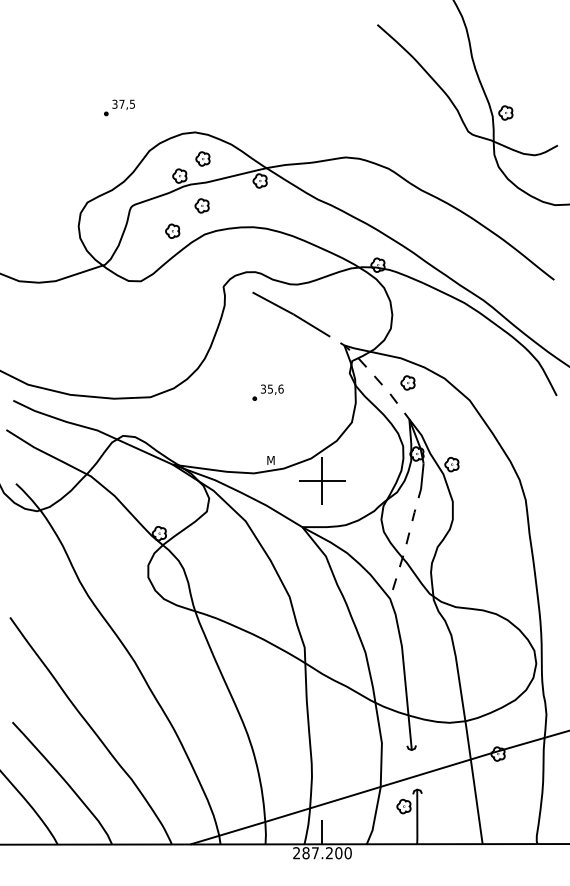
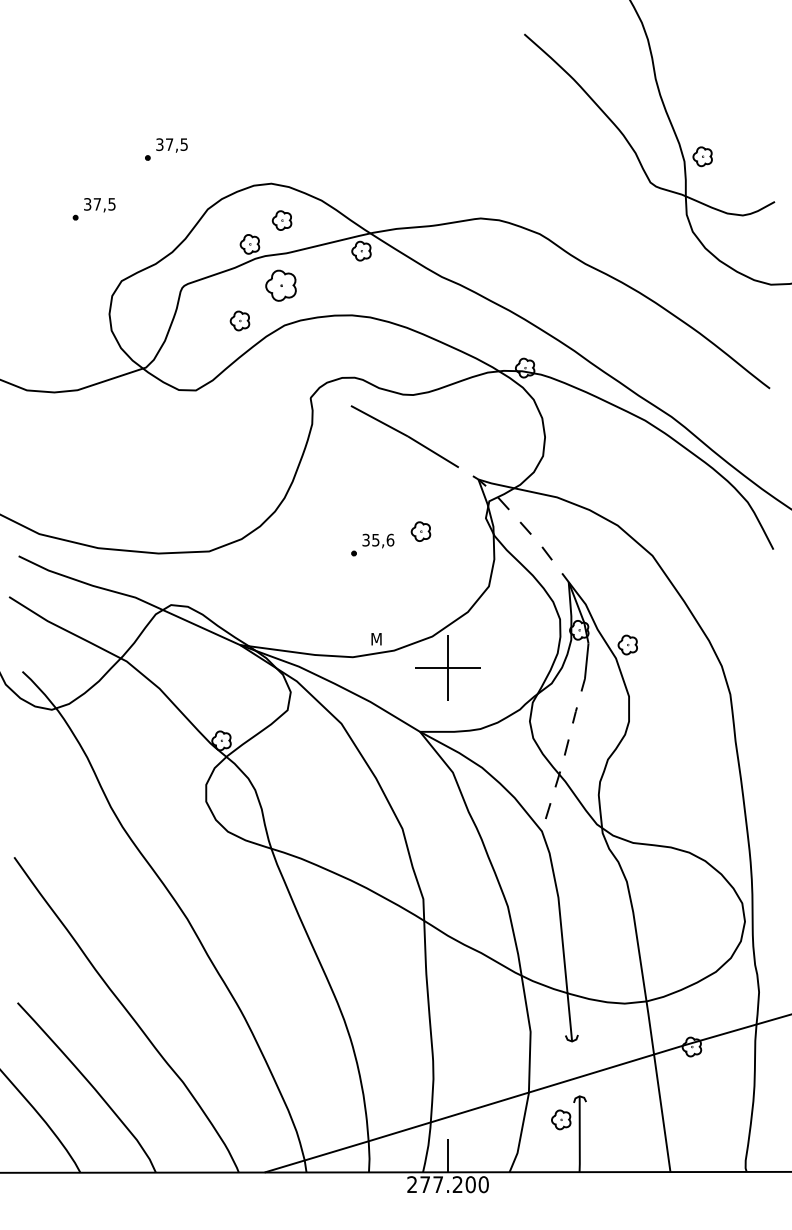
part: (67, 150) -> (93, 208), added
part: (201, 205) -> (280, 285), size x1.6
part: (407, 382) -> (420, 530), moved
text: (305, 853) -> (424, 1185), 287.200 -> 277.200

